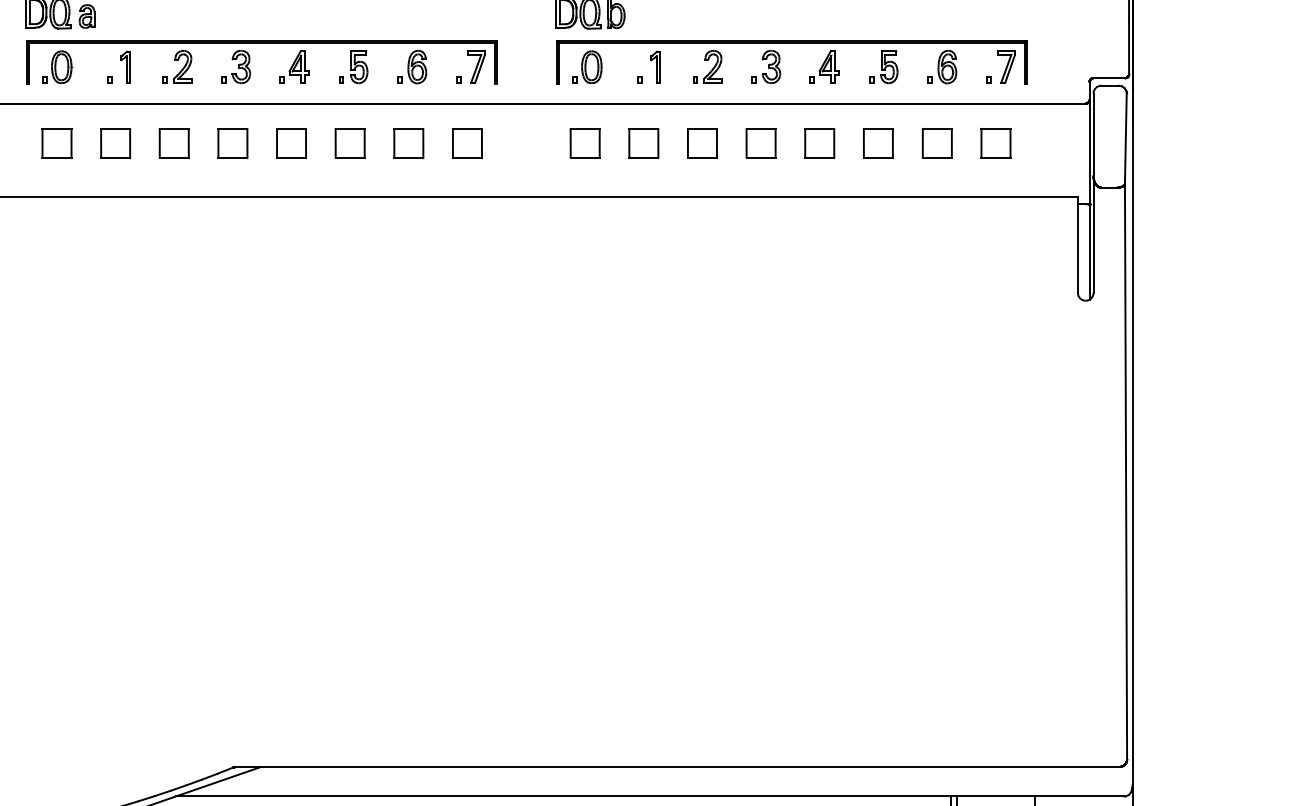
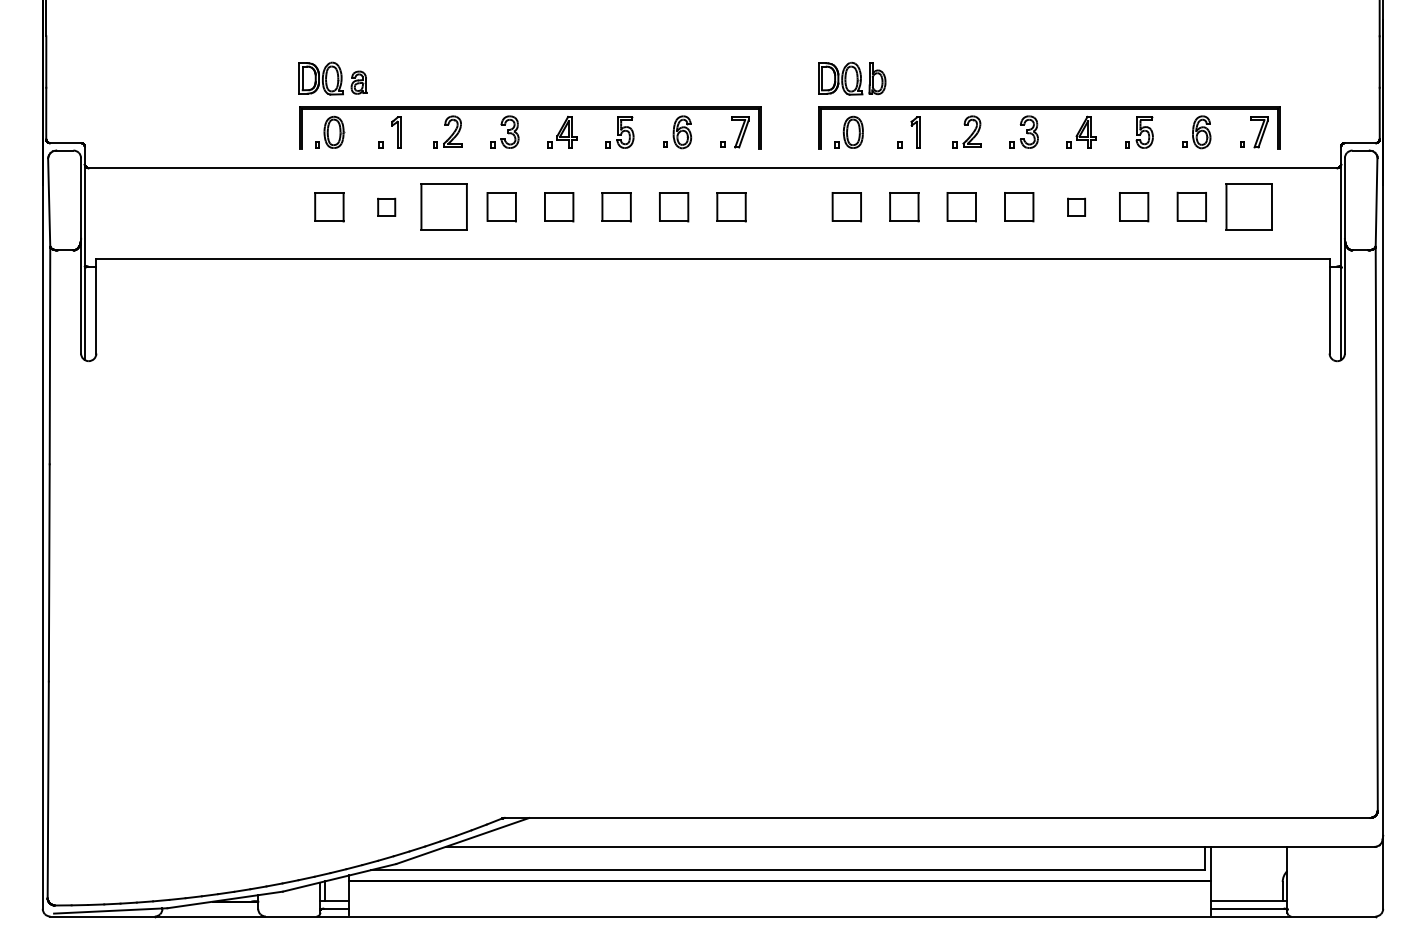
part: (996, 142) -> (1249, 206), size x1.6
part: (115, 143) -> (386, 207), size x0.6
part: (174, 143) -> (444, 207), size x1.6
part: (819, 143) -> (1076, 207), size x0.6

